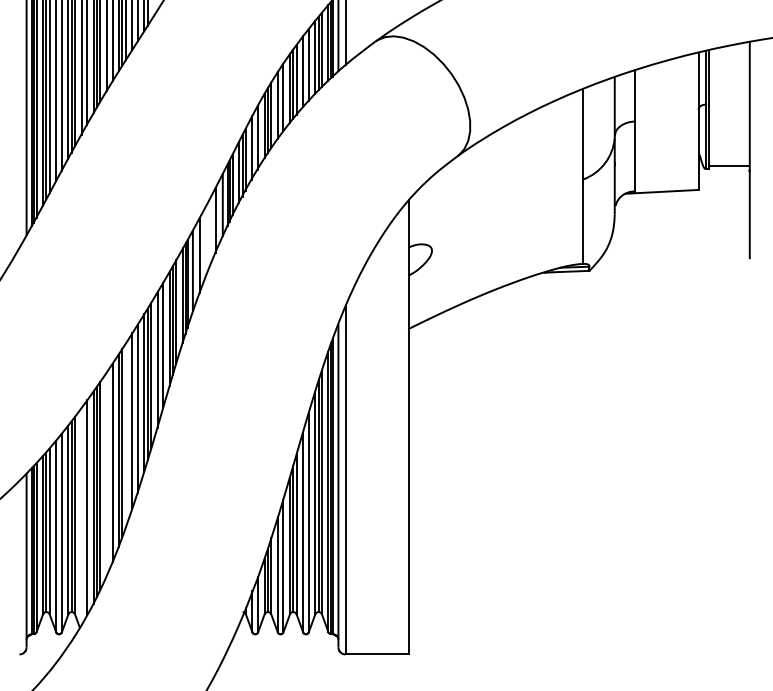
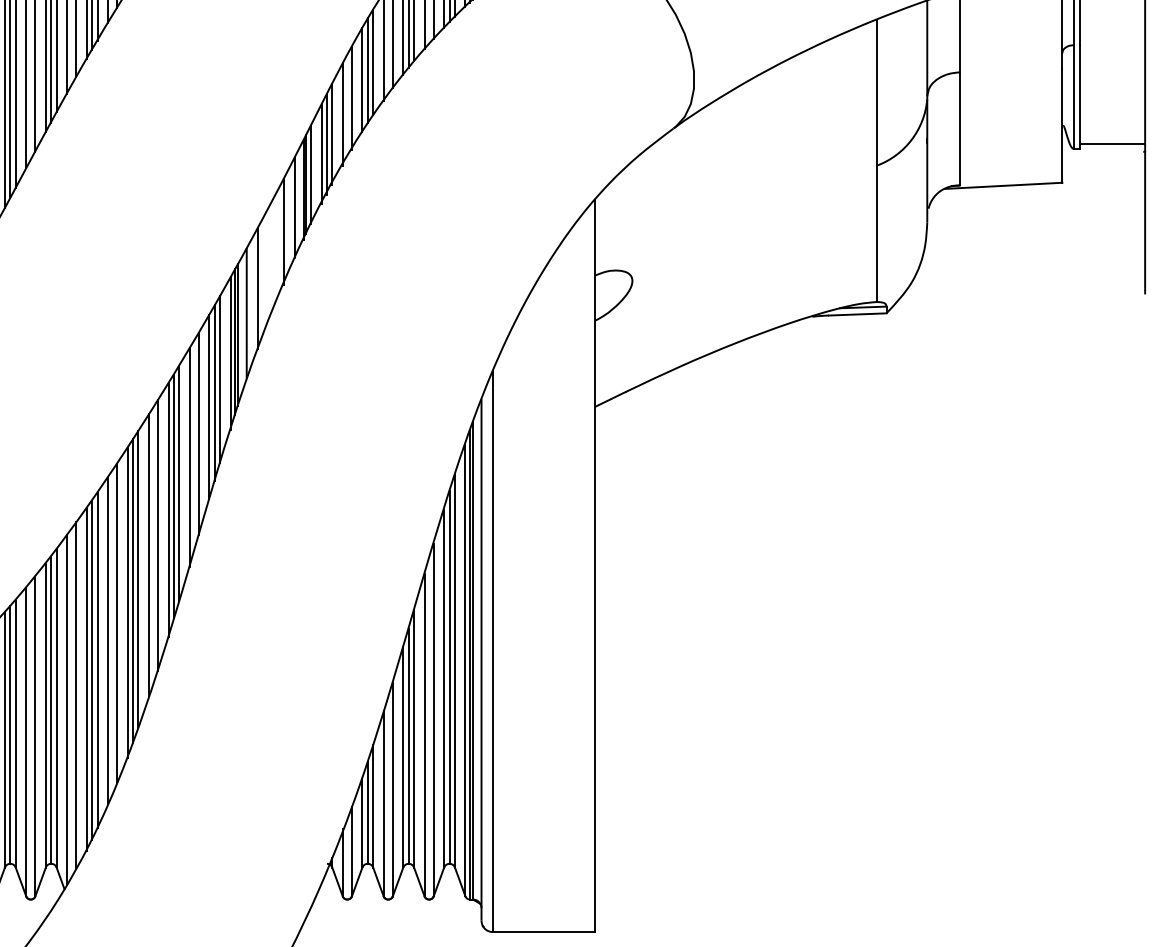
line: (125, 435) -> (137, 578), added
line: (106, 473) -> (107, 640), added
line: (81, 516) -> (67, 709), added

